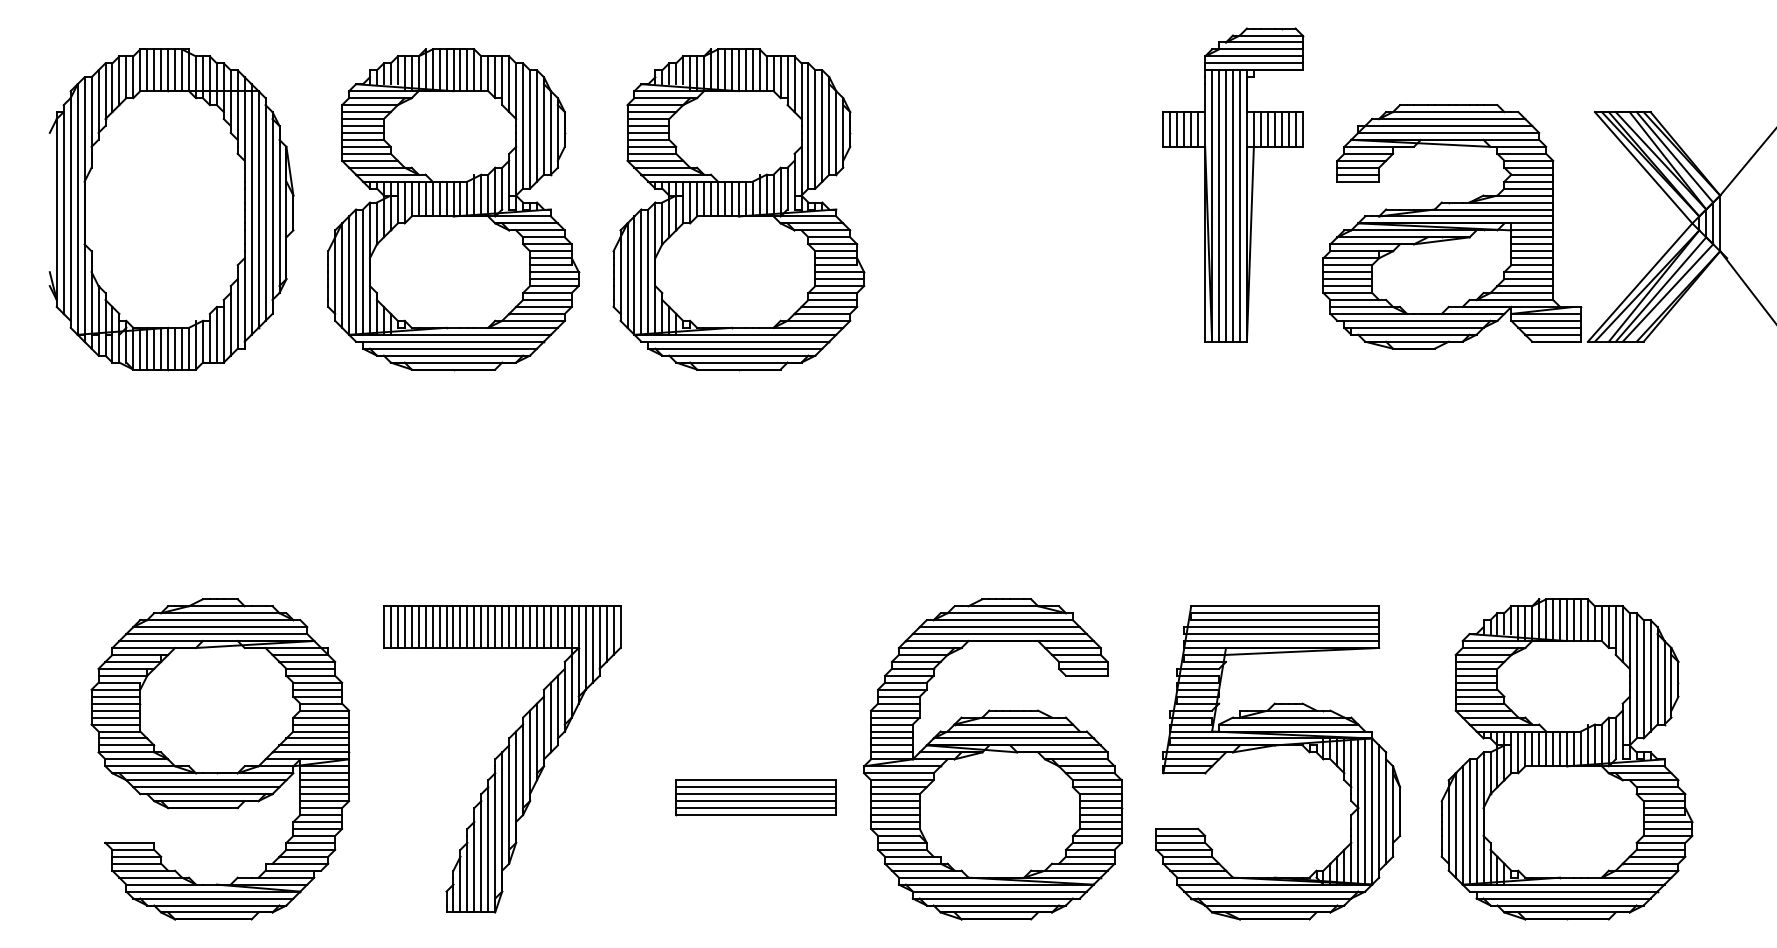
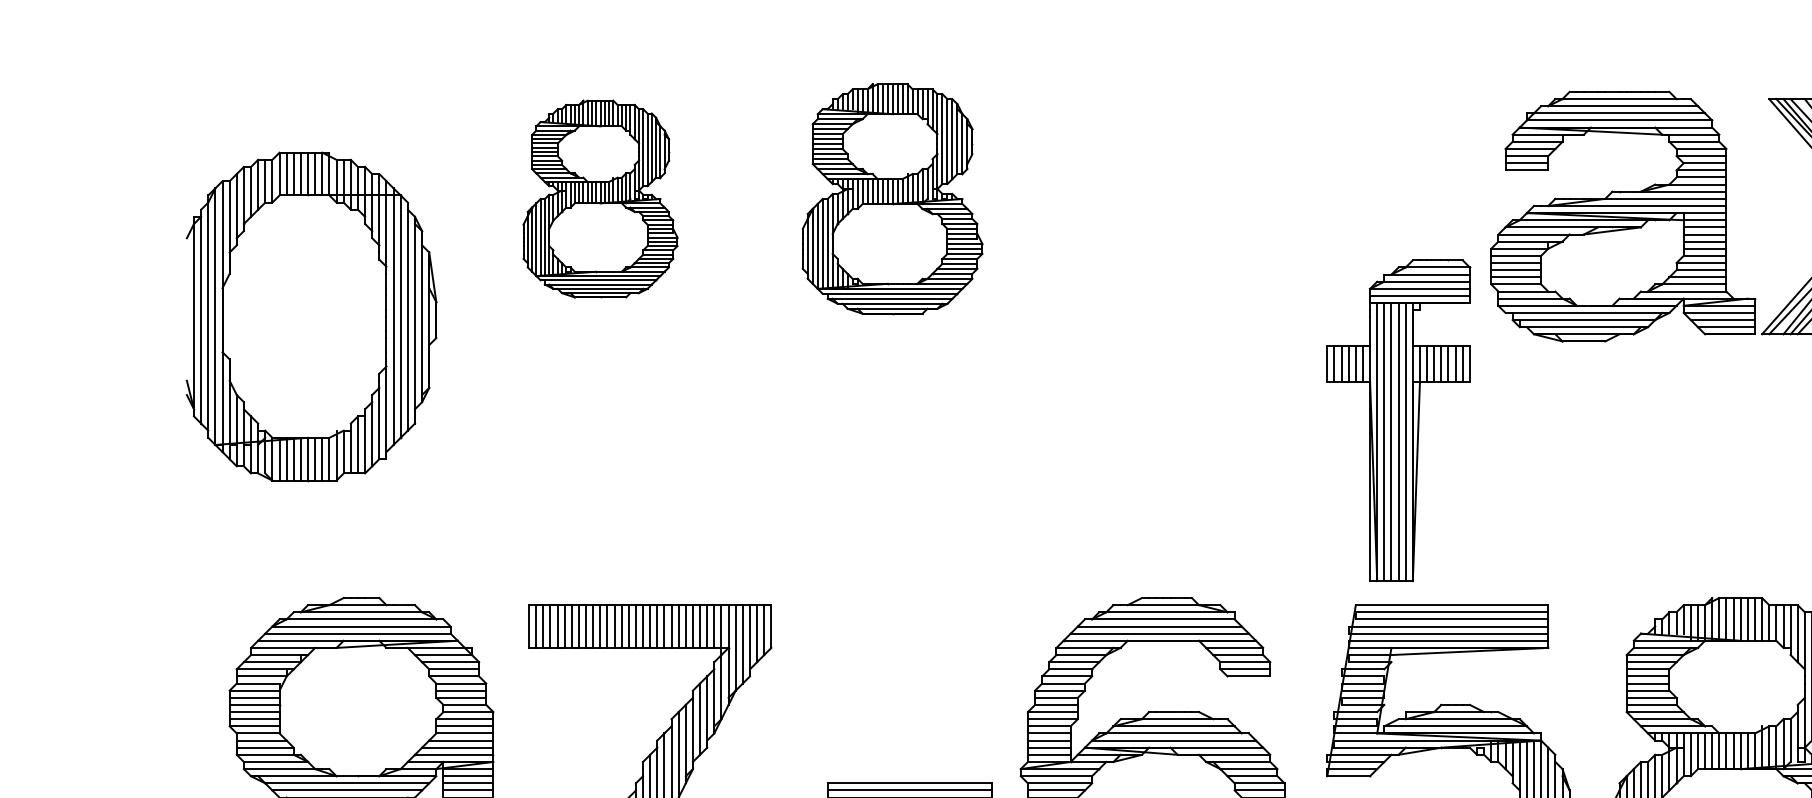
part: (1233, 184) -> (1399, 420), moved
part: (171, 209) -> (311, 316), moved
part: (453, 209) -> (600, 198), size x0.6
part: (738, 209) -> (892, 198), size x0.7

